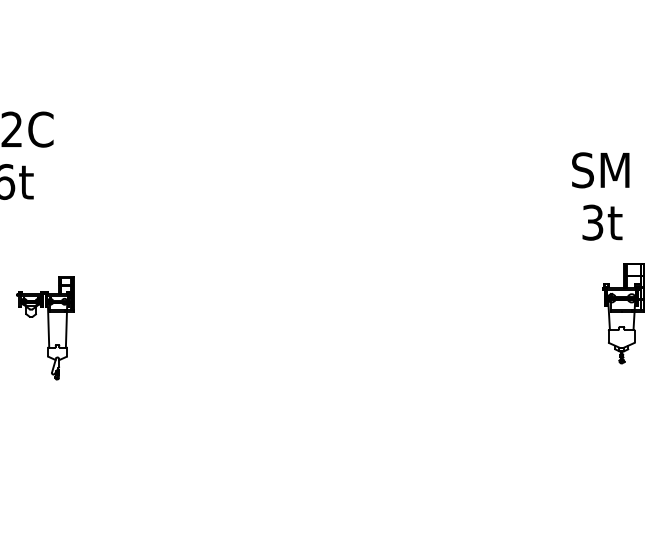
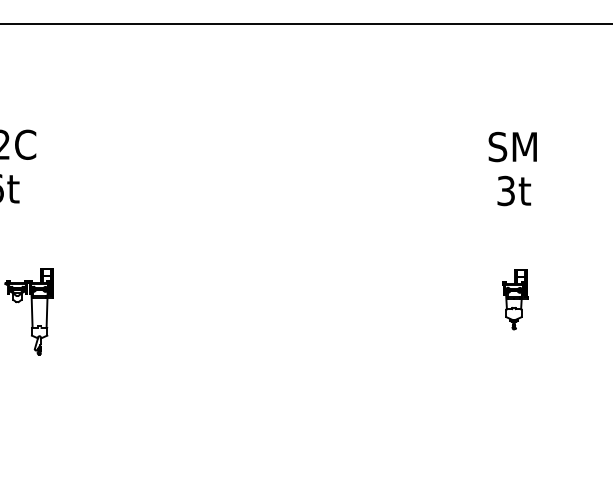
text: (600, 195) -> (512, 168), moved
part: (624, 313) -> (515, 299), size x0.71

